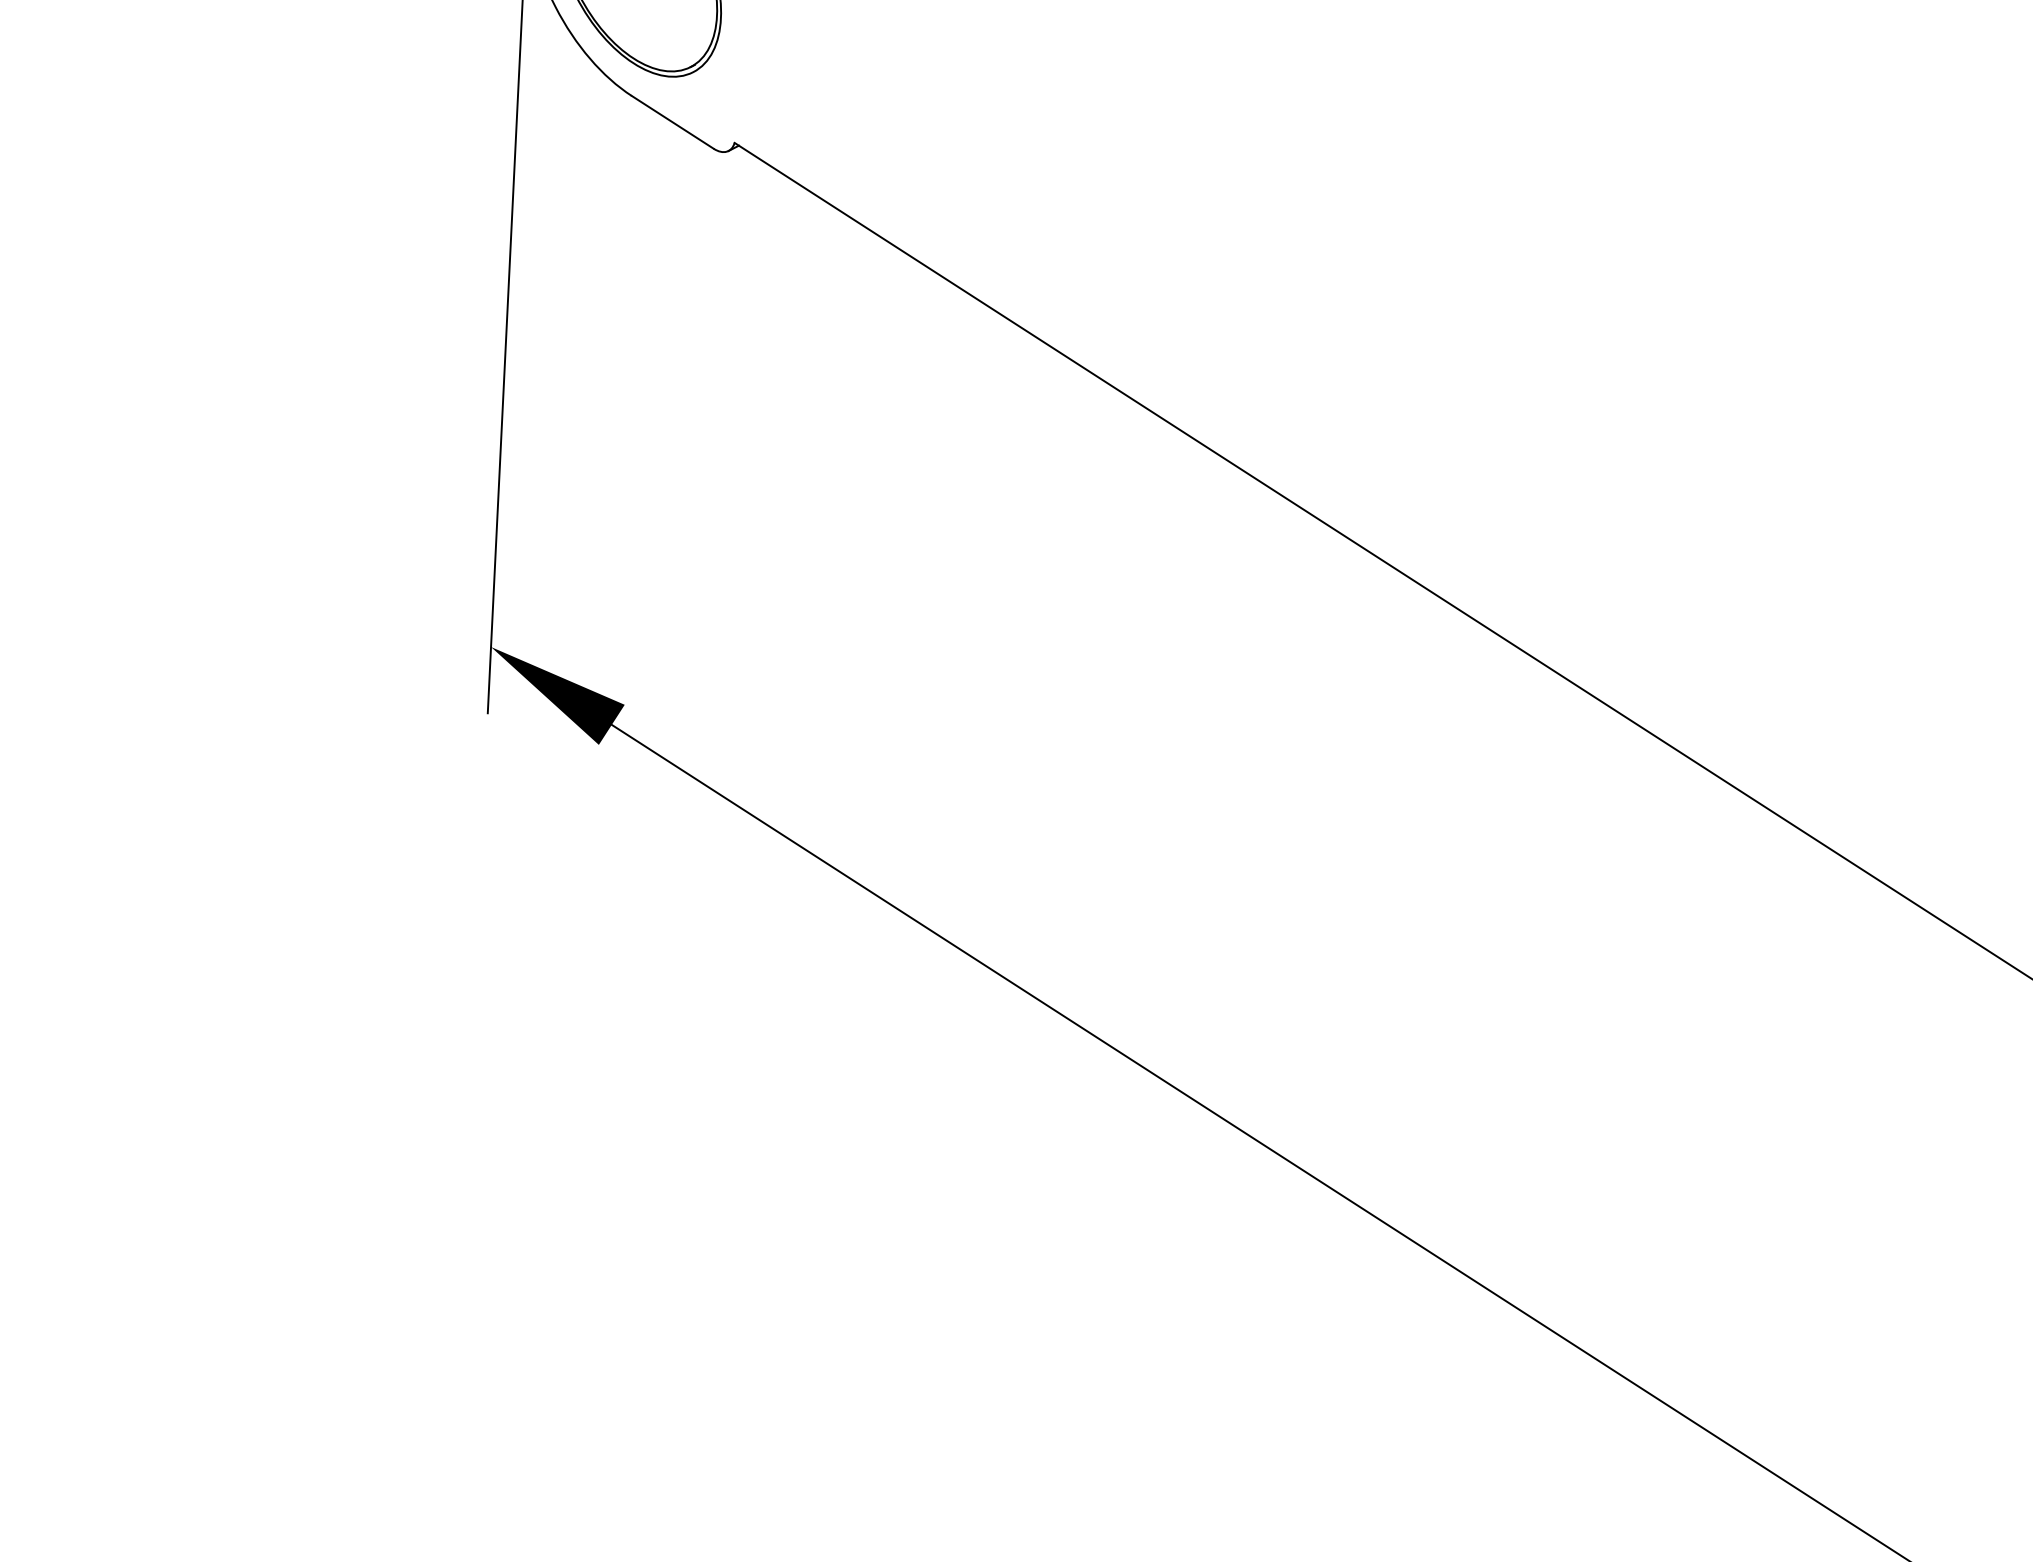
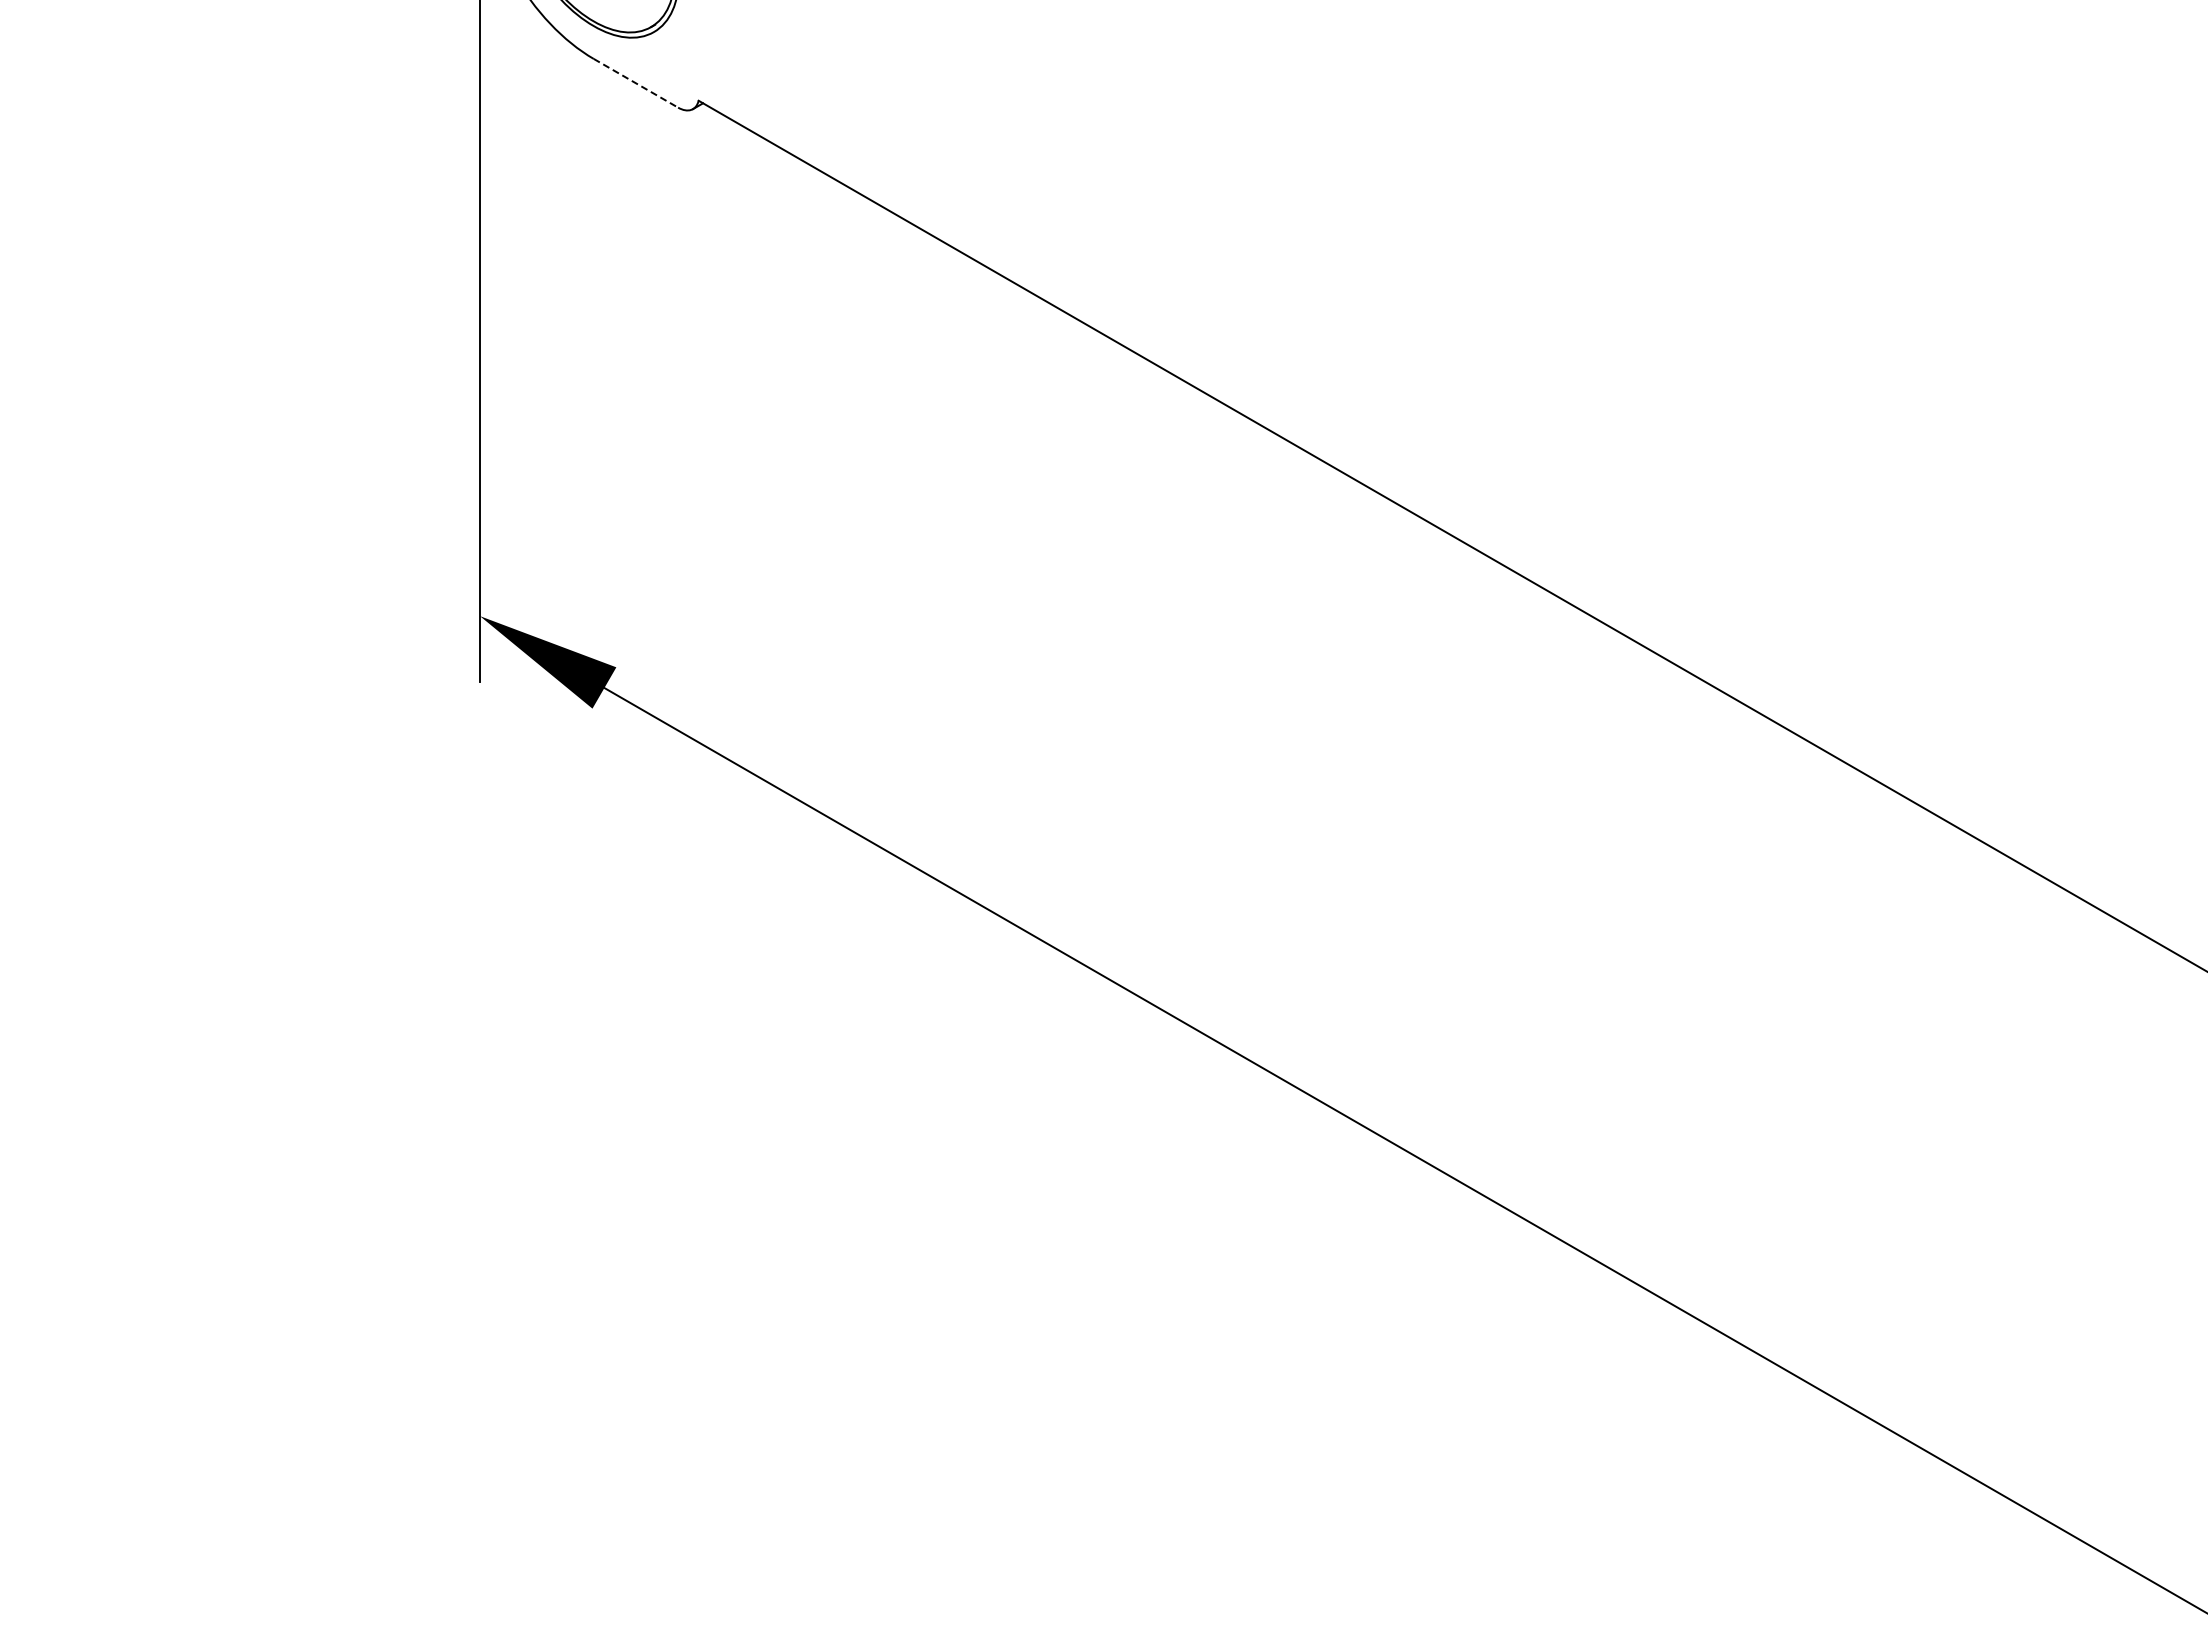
line: (672, 122) -> (635, 83), solid -> dashed

